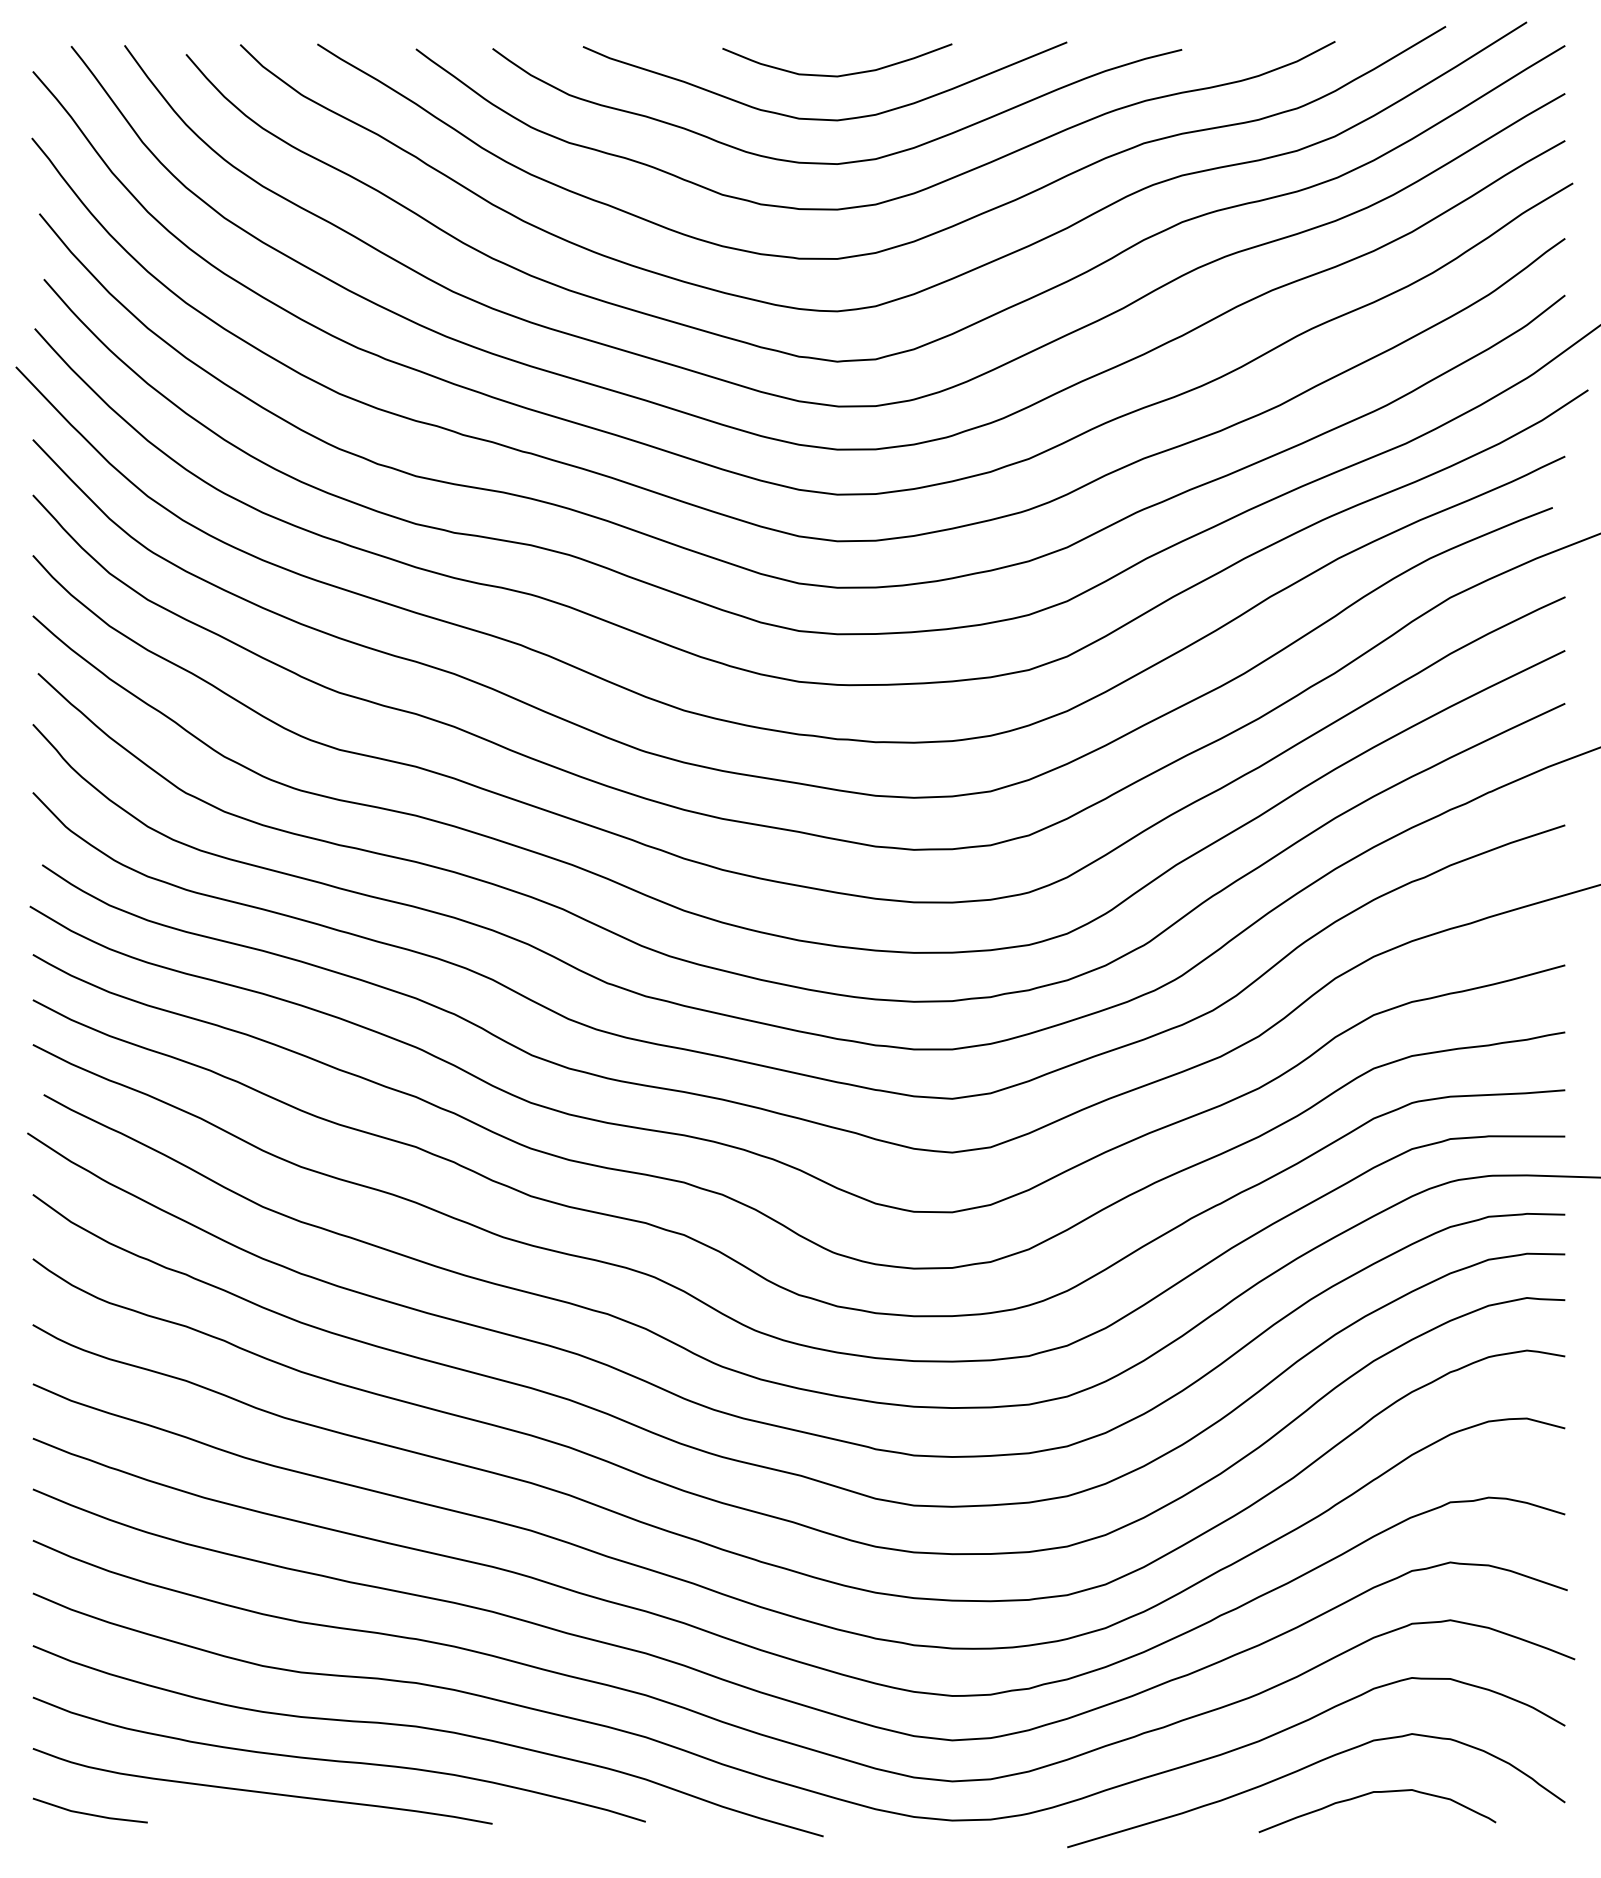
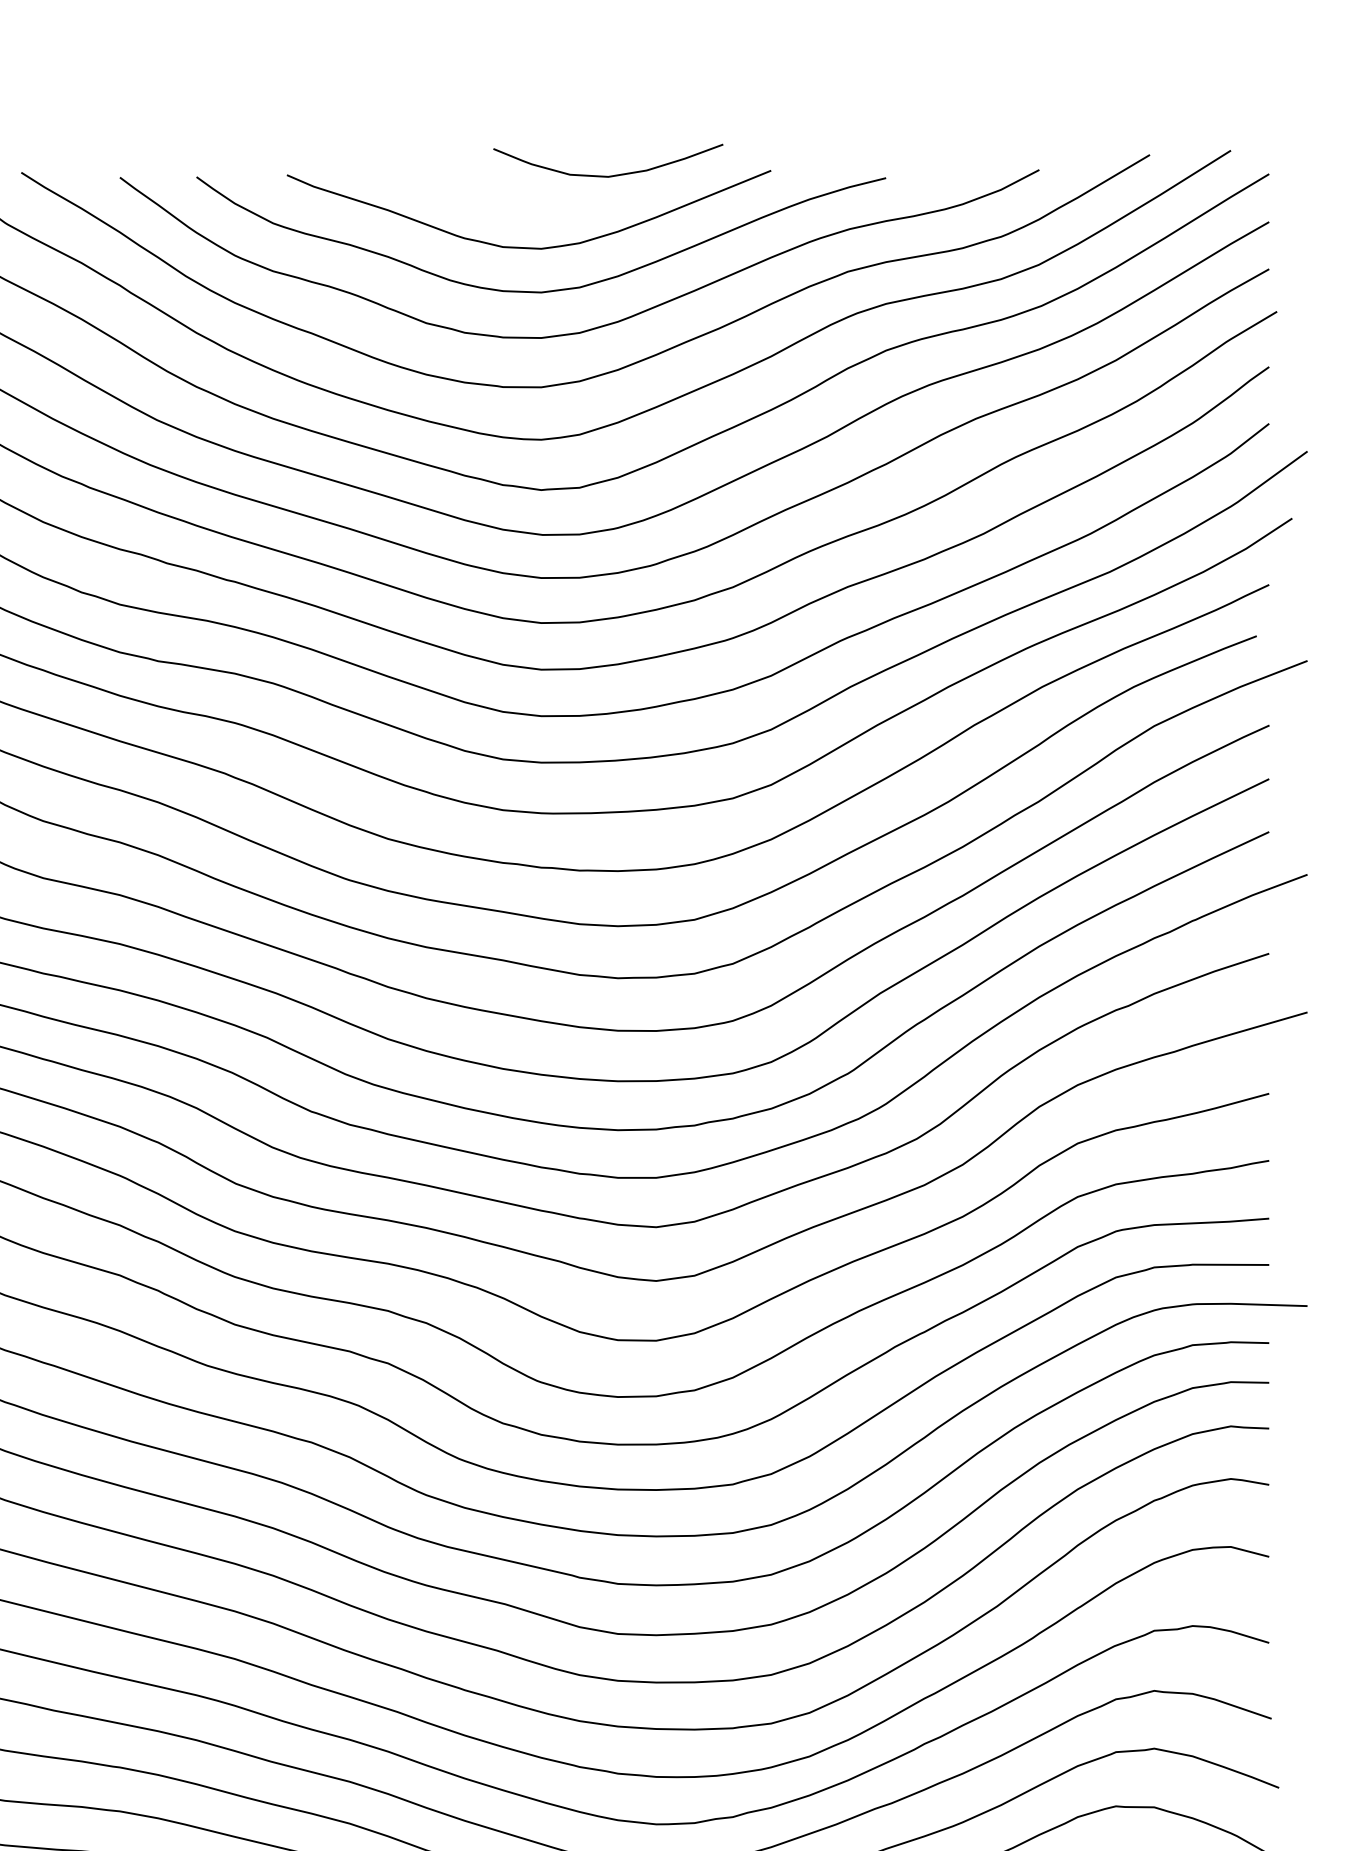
curve: (841, 74) -> (612, 174), moved

